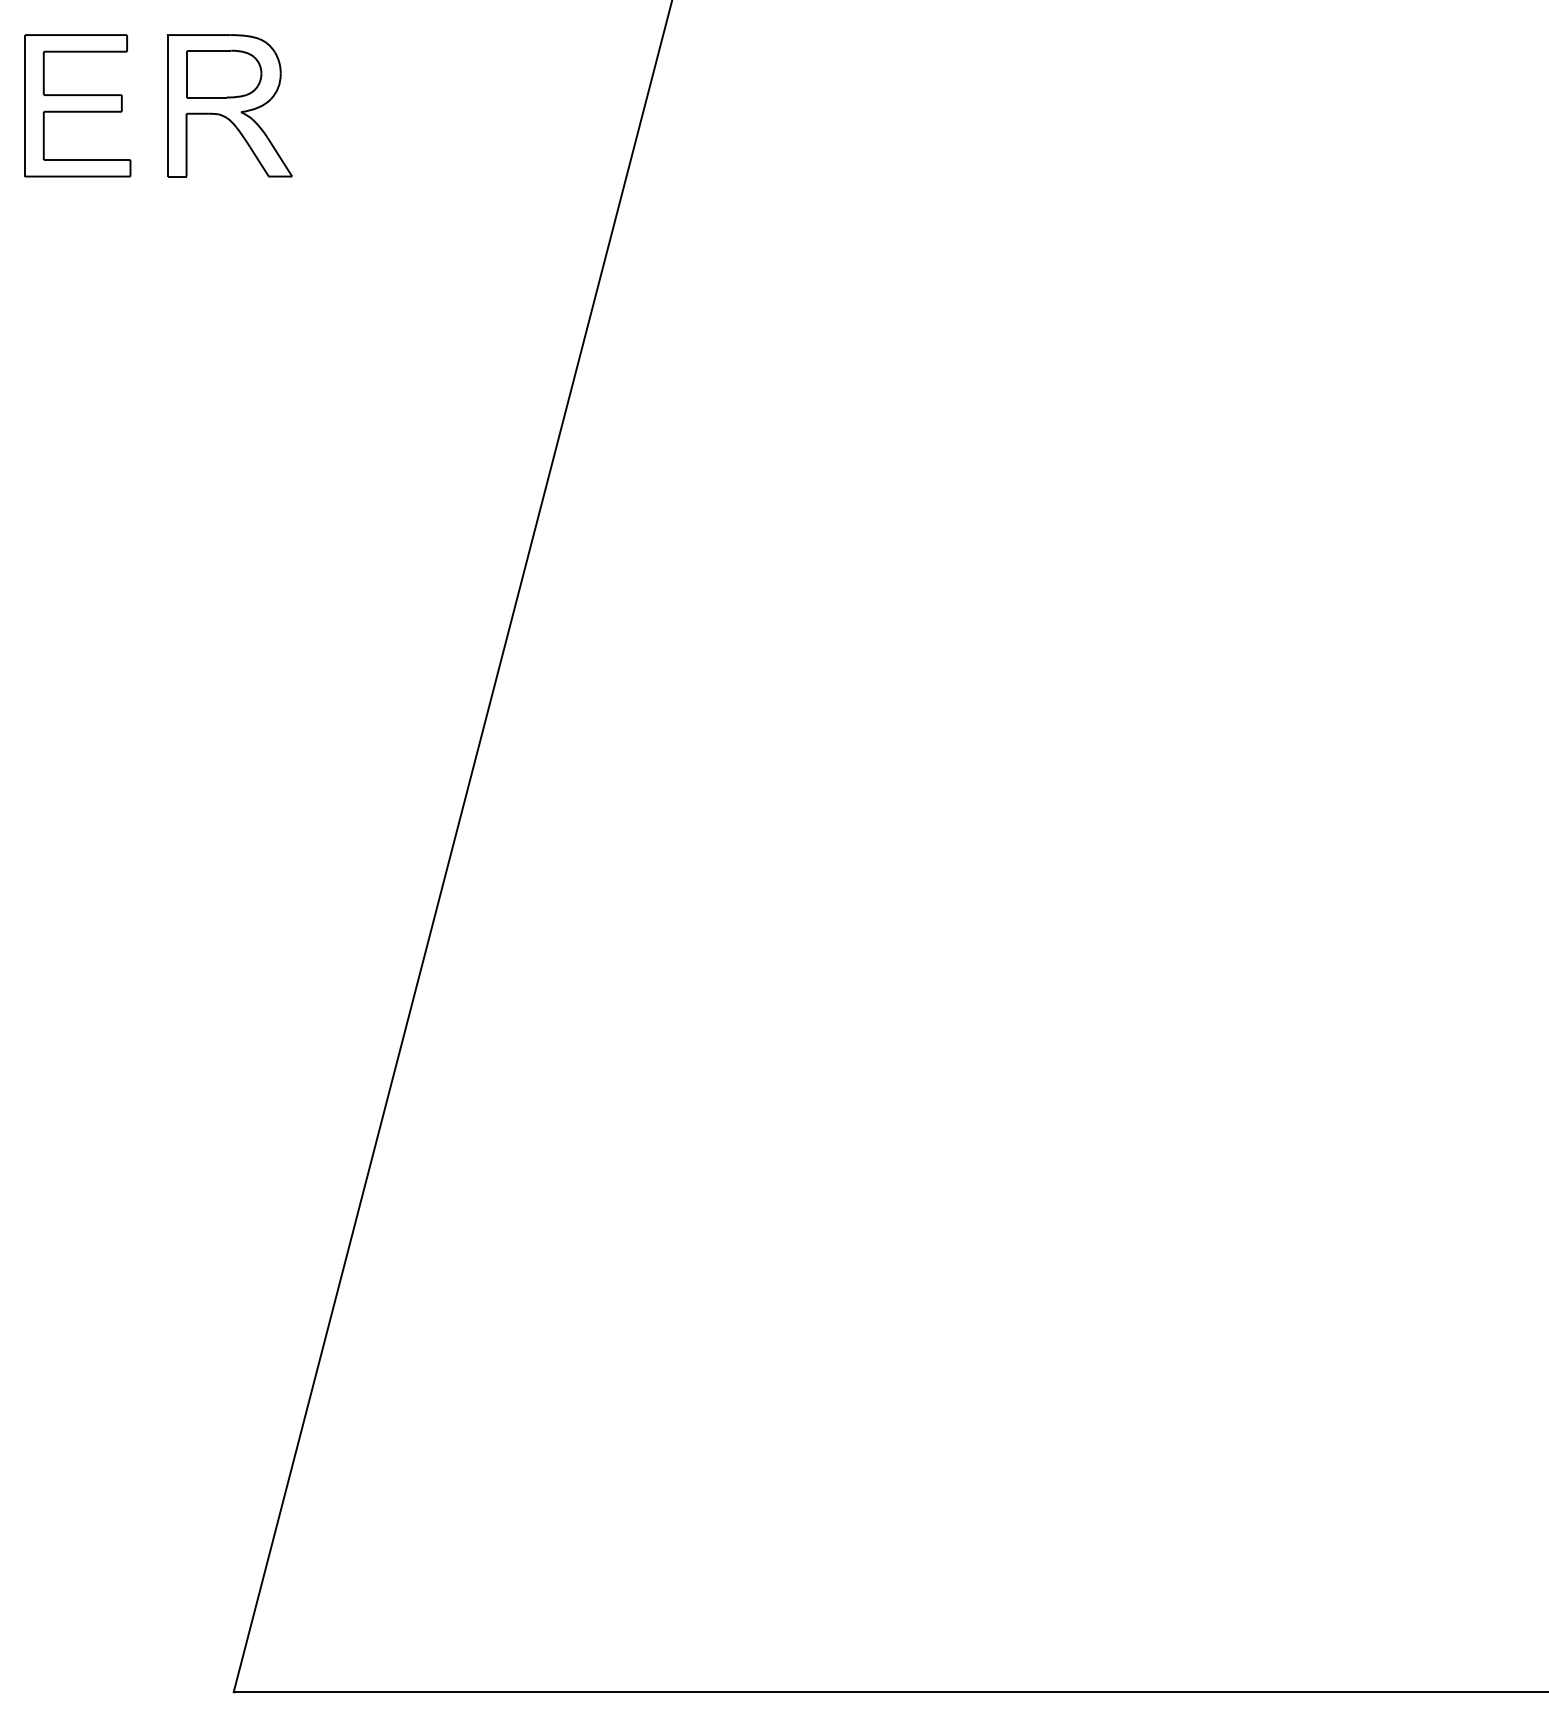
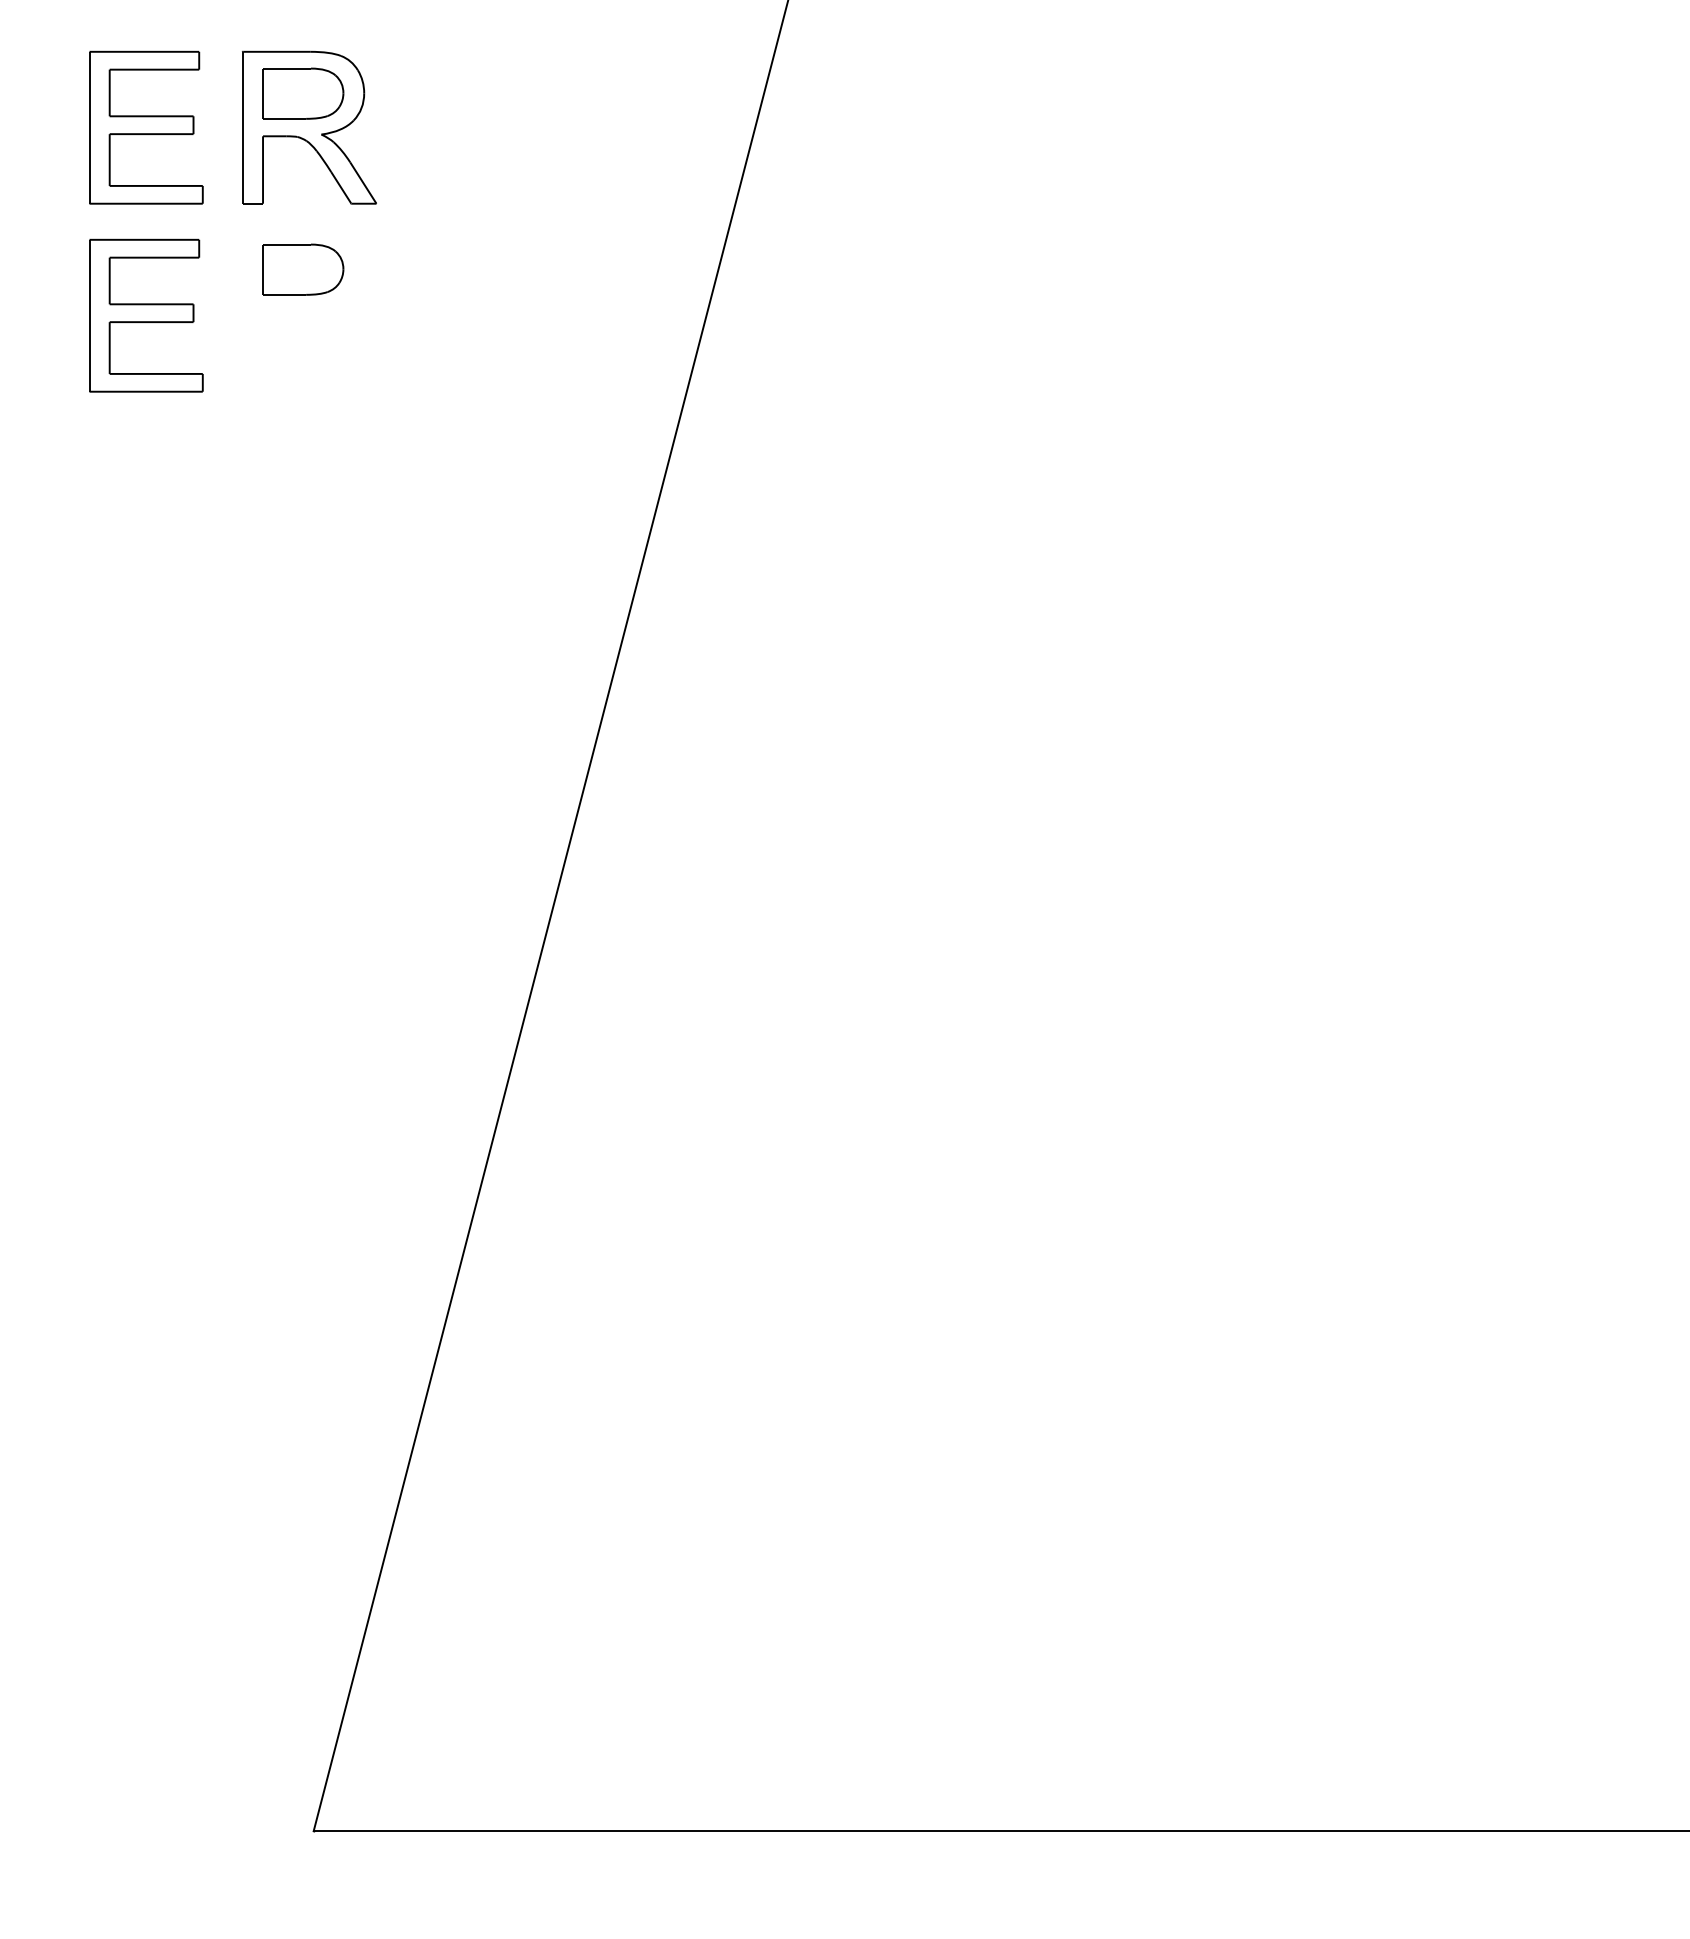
part: (224, 237) -> (303, 269), added
part: (78, 280) -> (146, 315), added

